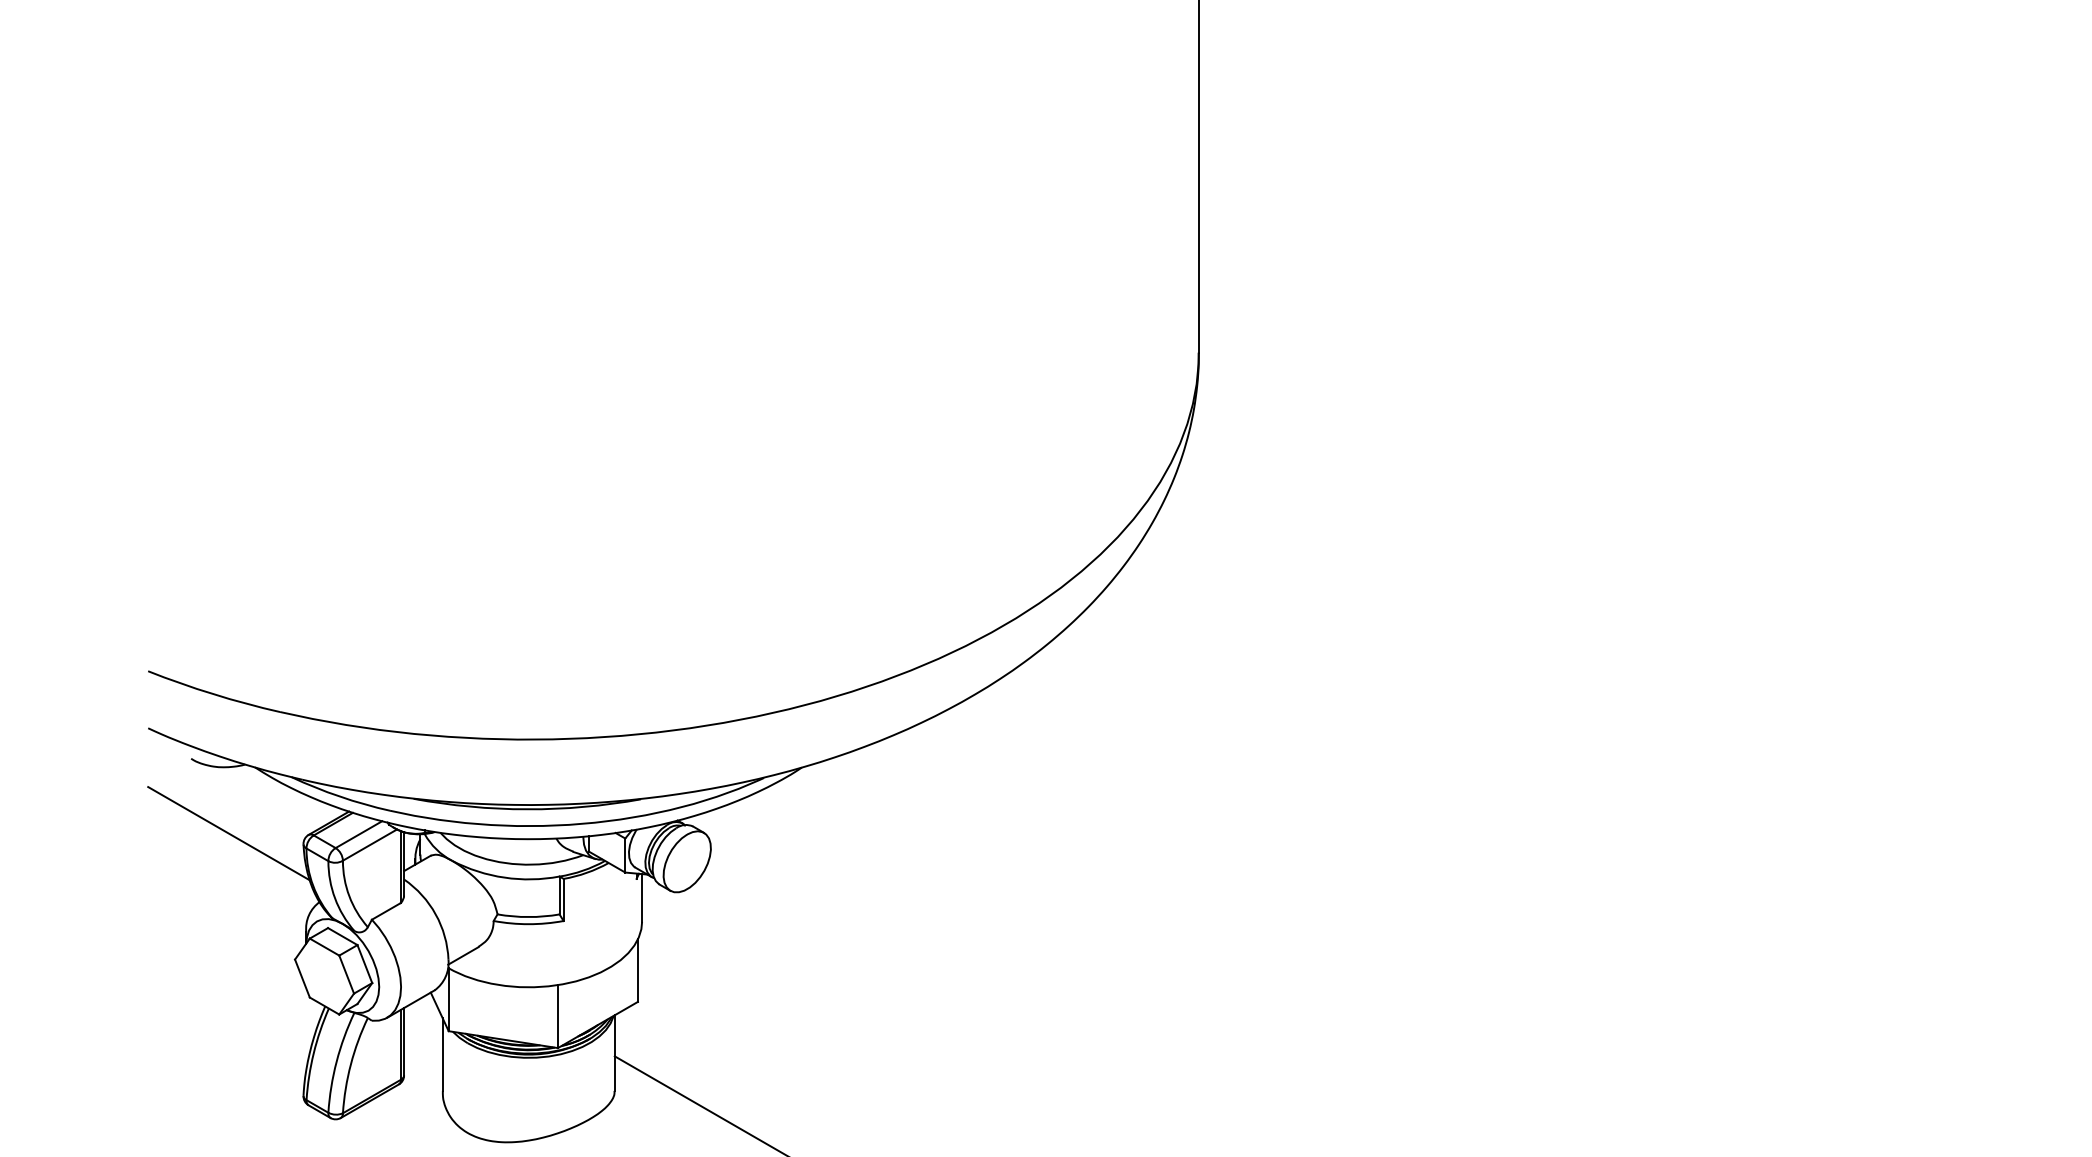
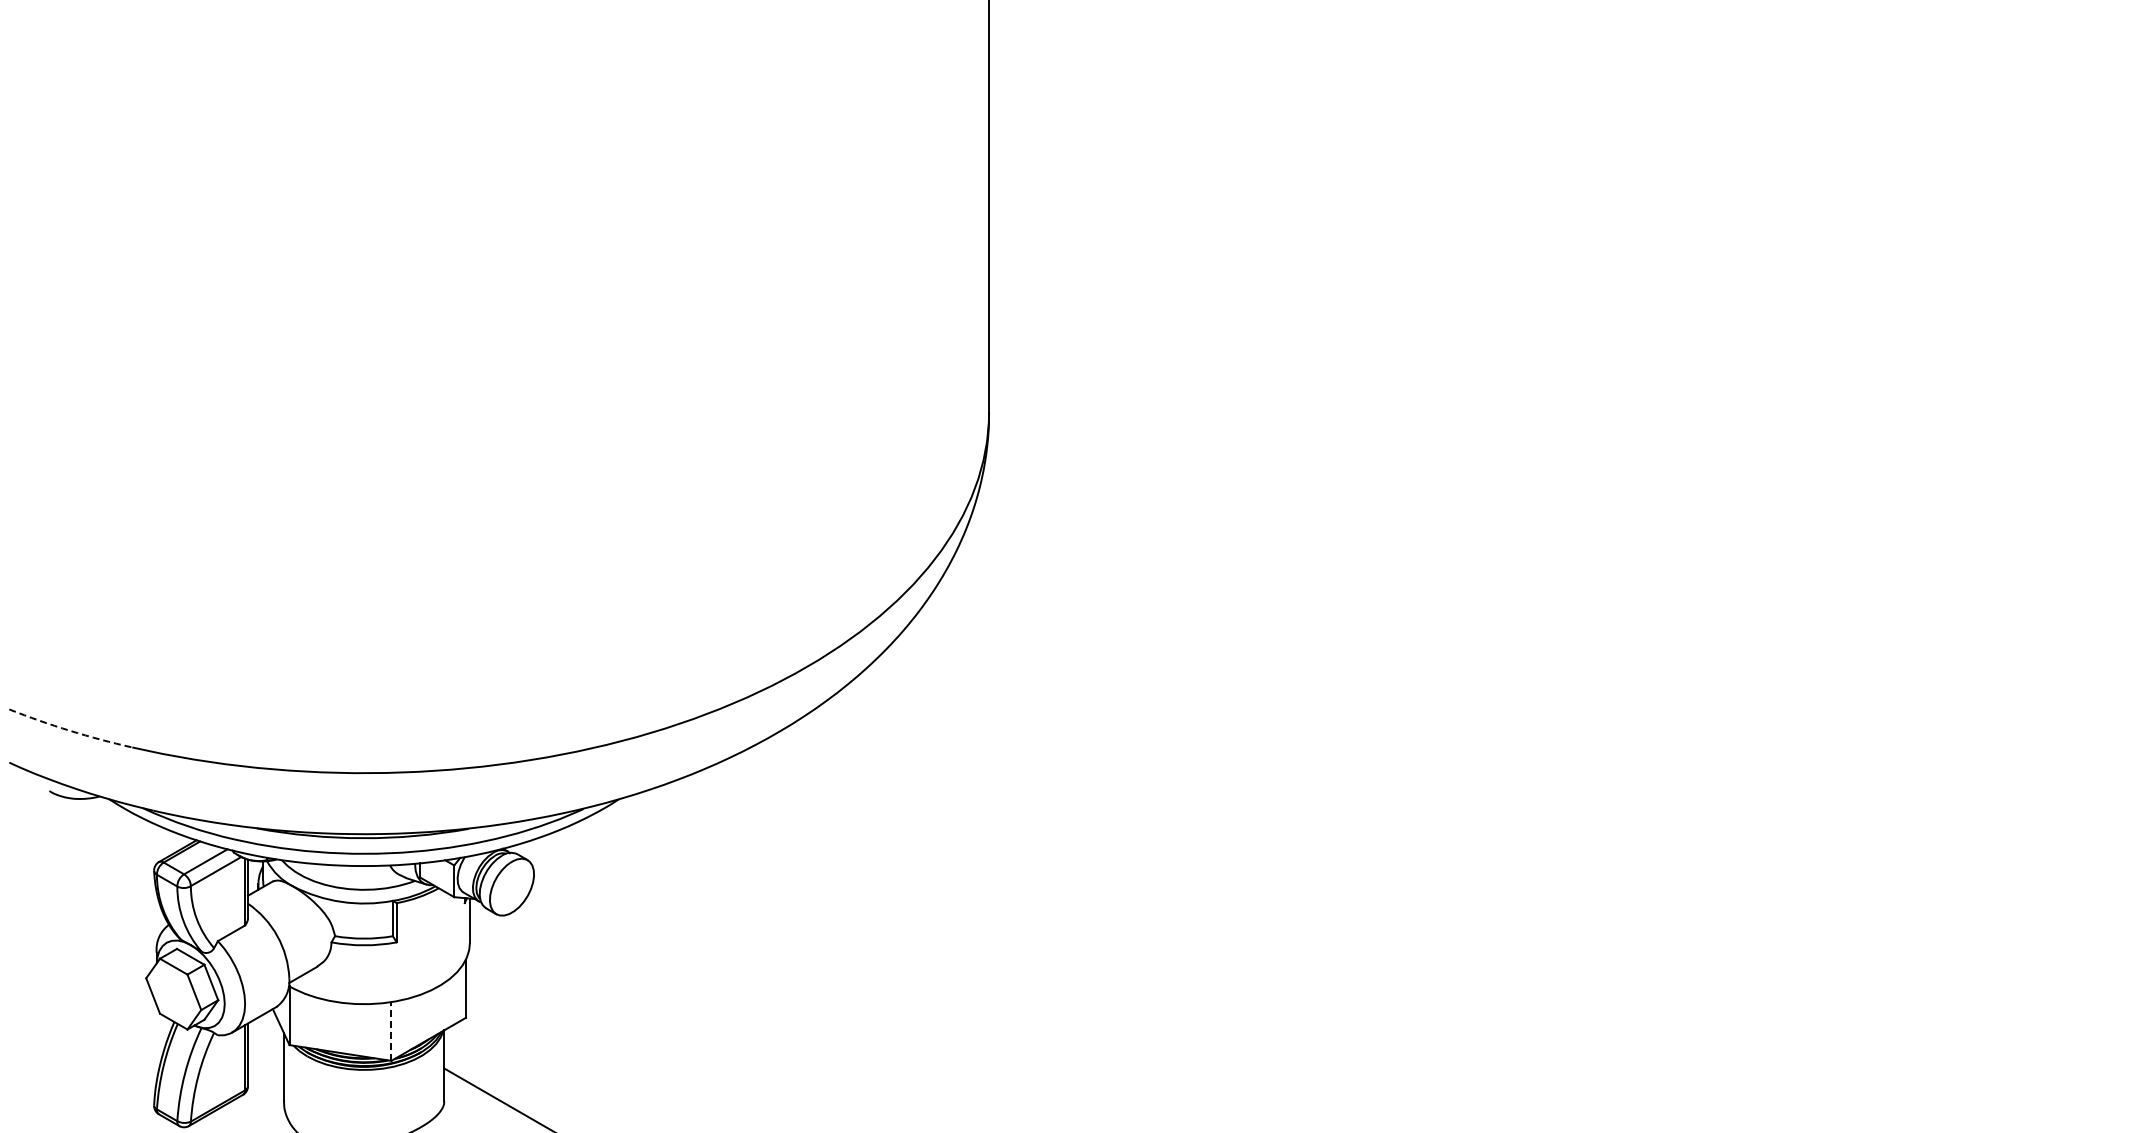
arc: (213, 693) -> (70, 730), solid -> dashed
line: (228, 833) -> (84, 860), removed
line: (558, 1016) -> (391, 1031), solid -> dashed

